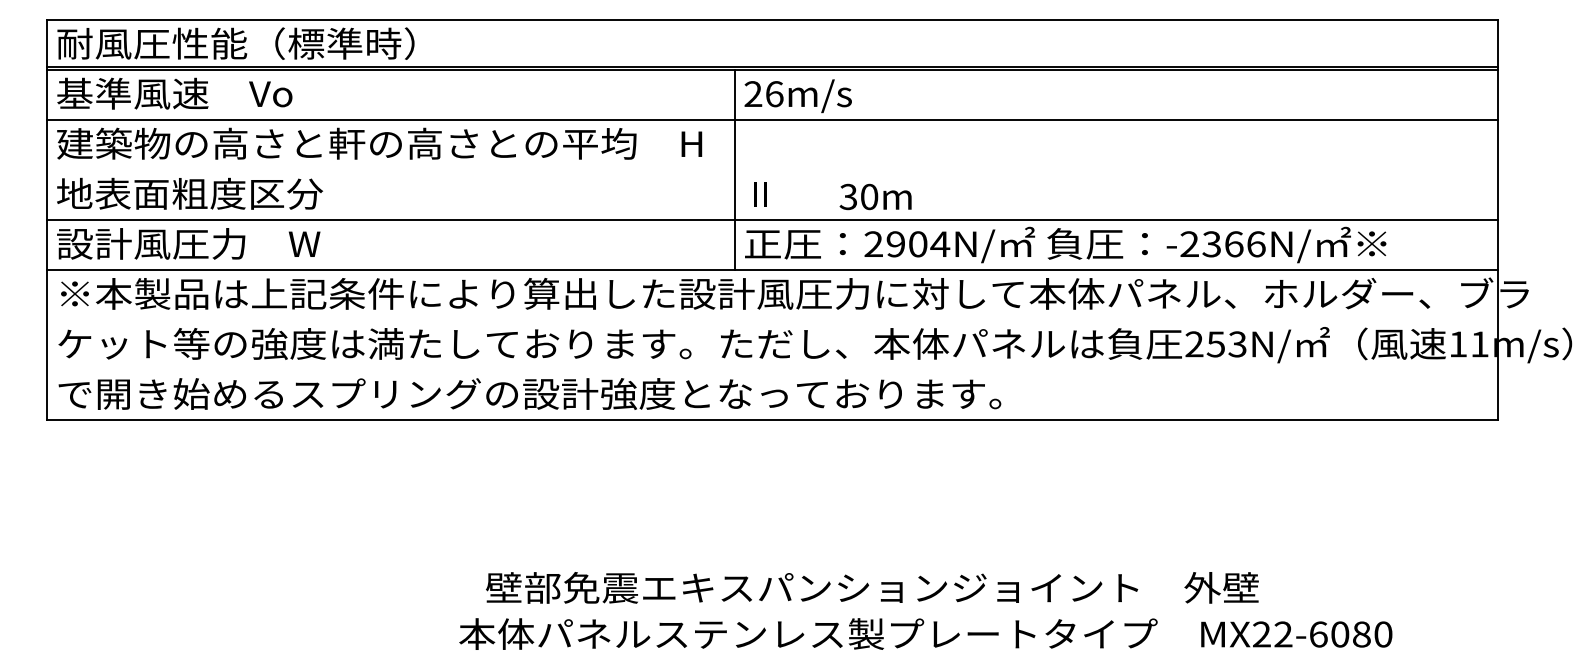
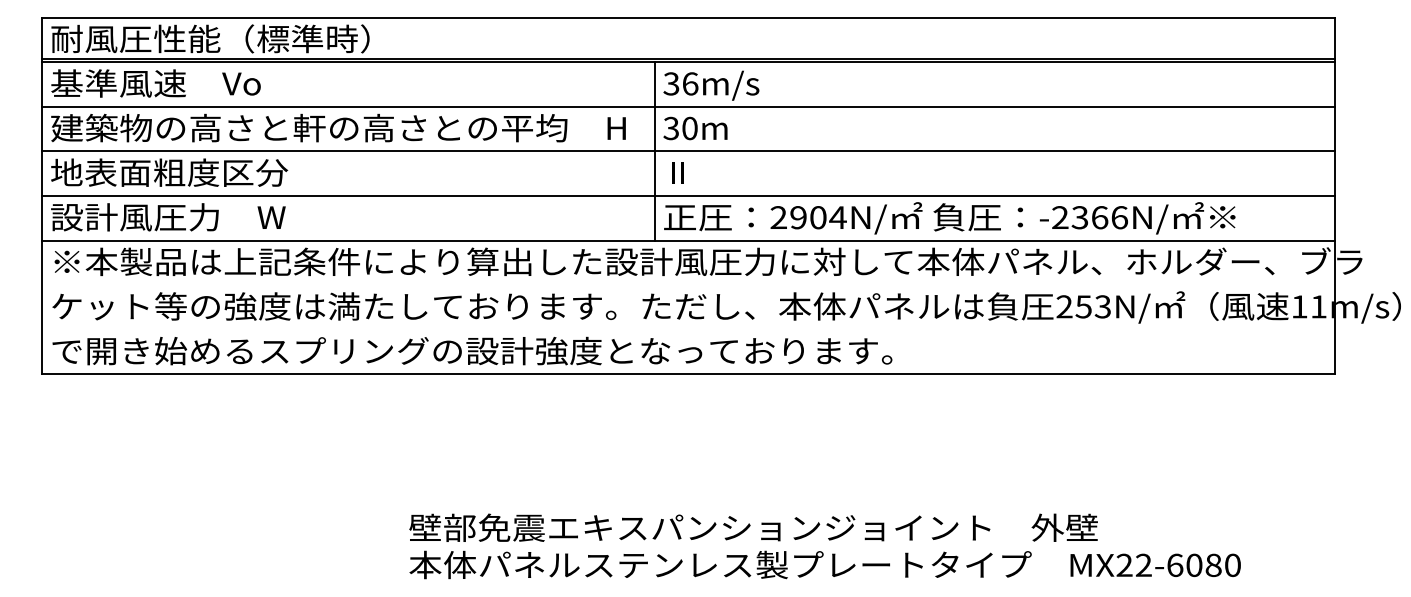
text: (753, 93) -> (671, 83), 26m/s -> 36m/s
line: (772, 170) -> (688, 151), added
text: (875, 196) -> (695, 128), moved
text: (872, 587) -> (753, 527), moved

